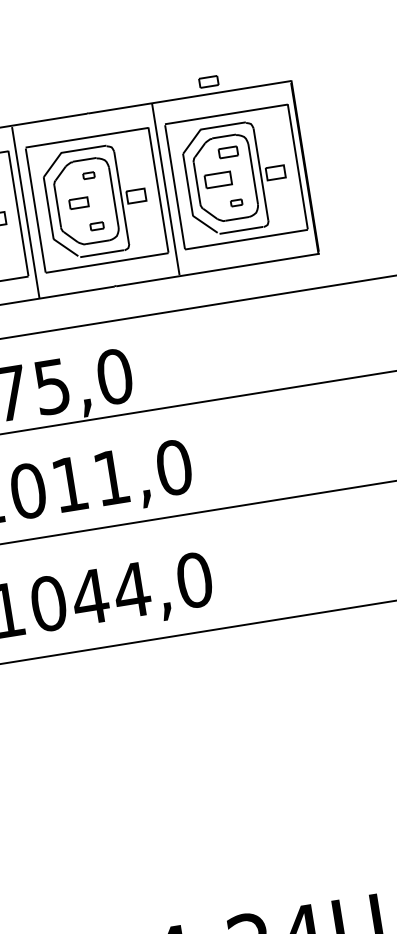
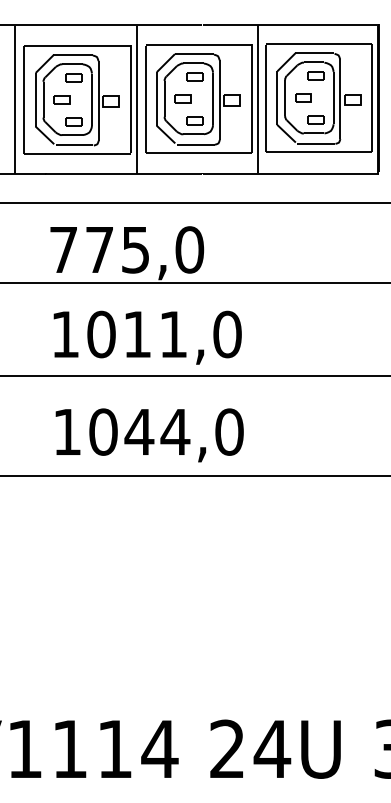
part: (208, 81) -> (308, 13), removed
part: (88, 175) -> (194, 76), size x1.67
part: (218, 179) -> (303, 97), size x0.71
part: (236, 202) -> (315, 119), size x1.67
part: (96, 226) -> (194, 120), size x1.43

